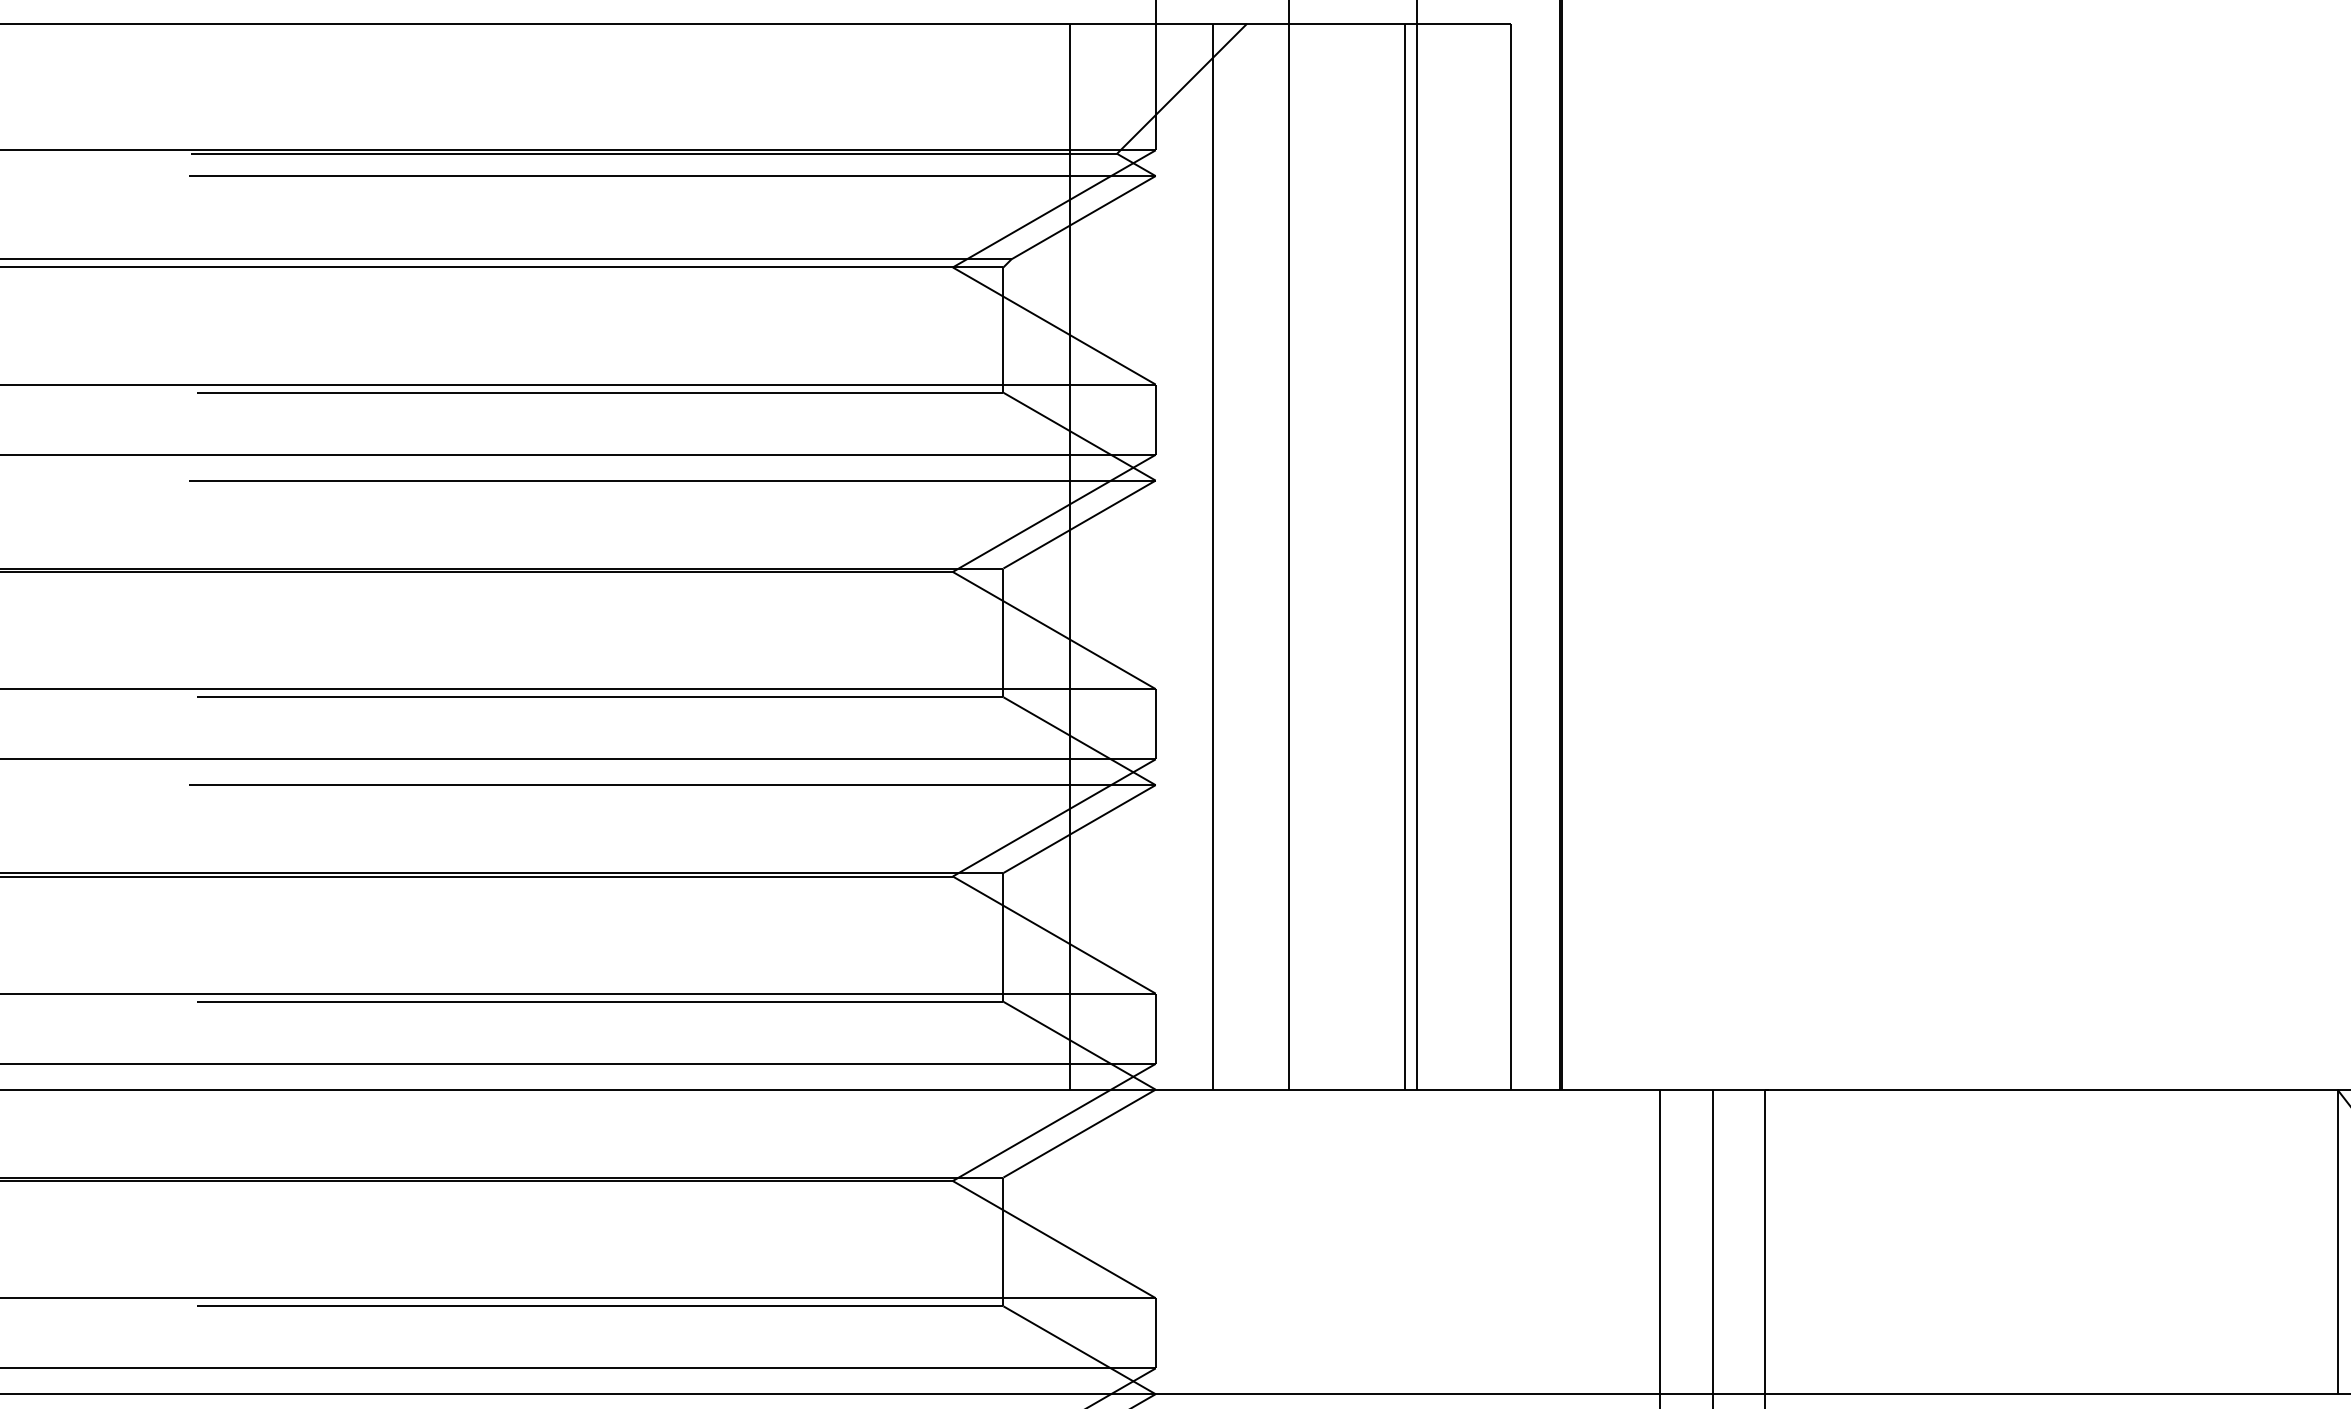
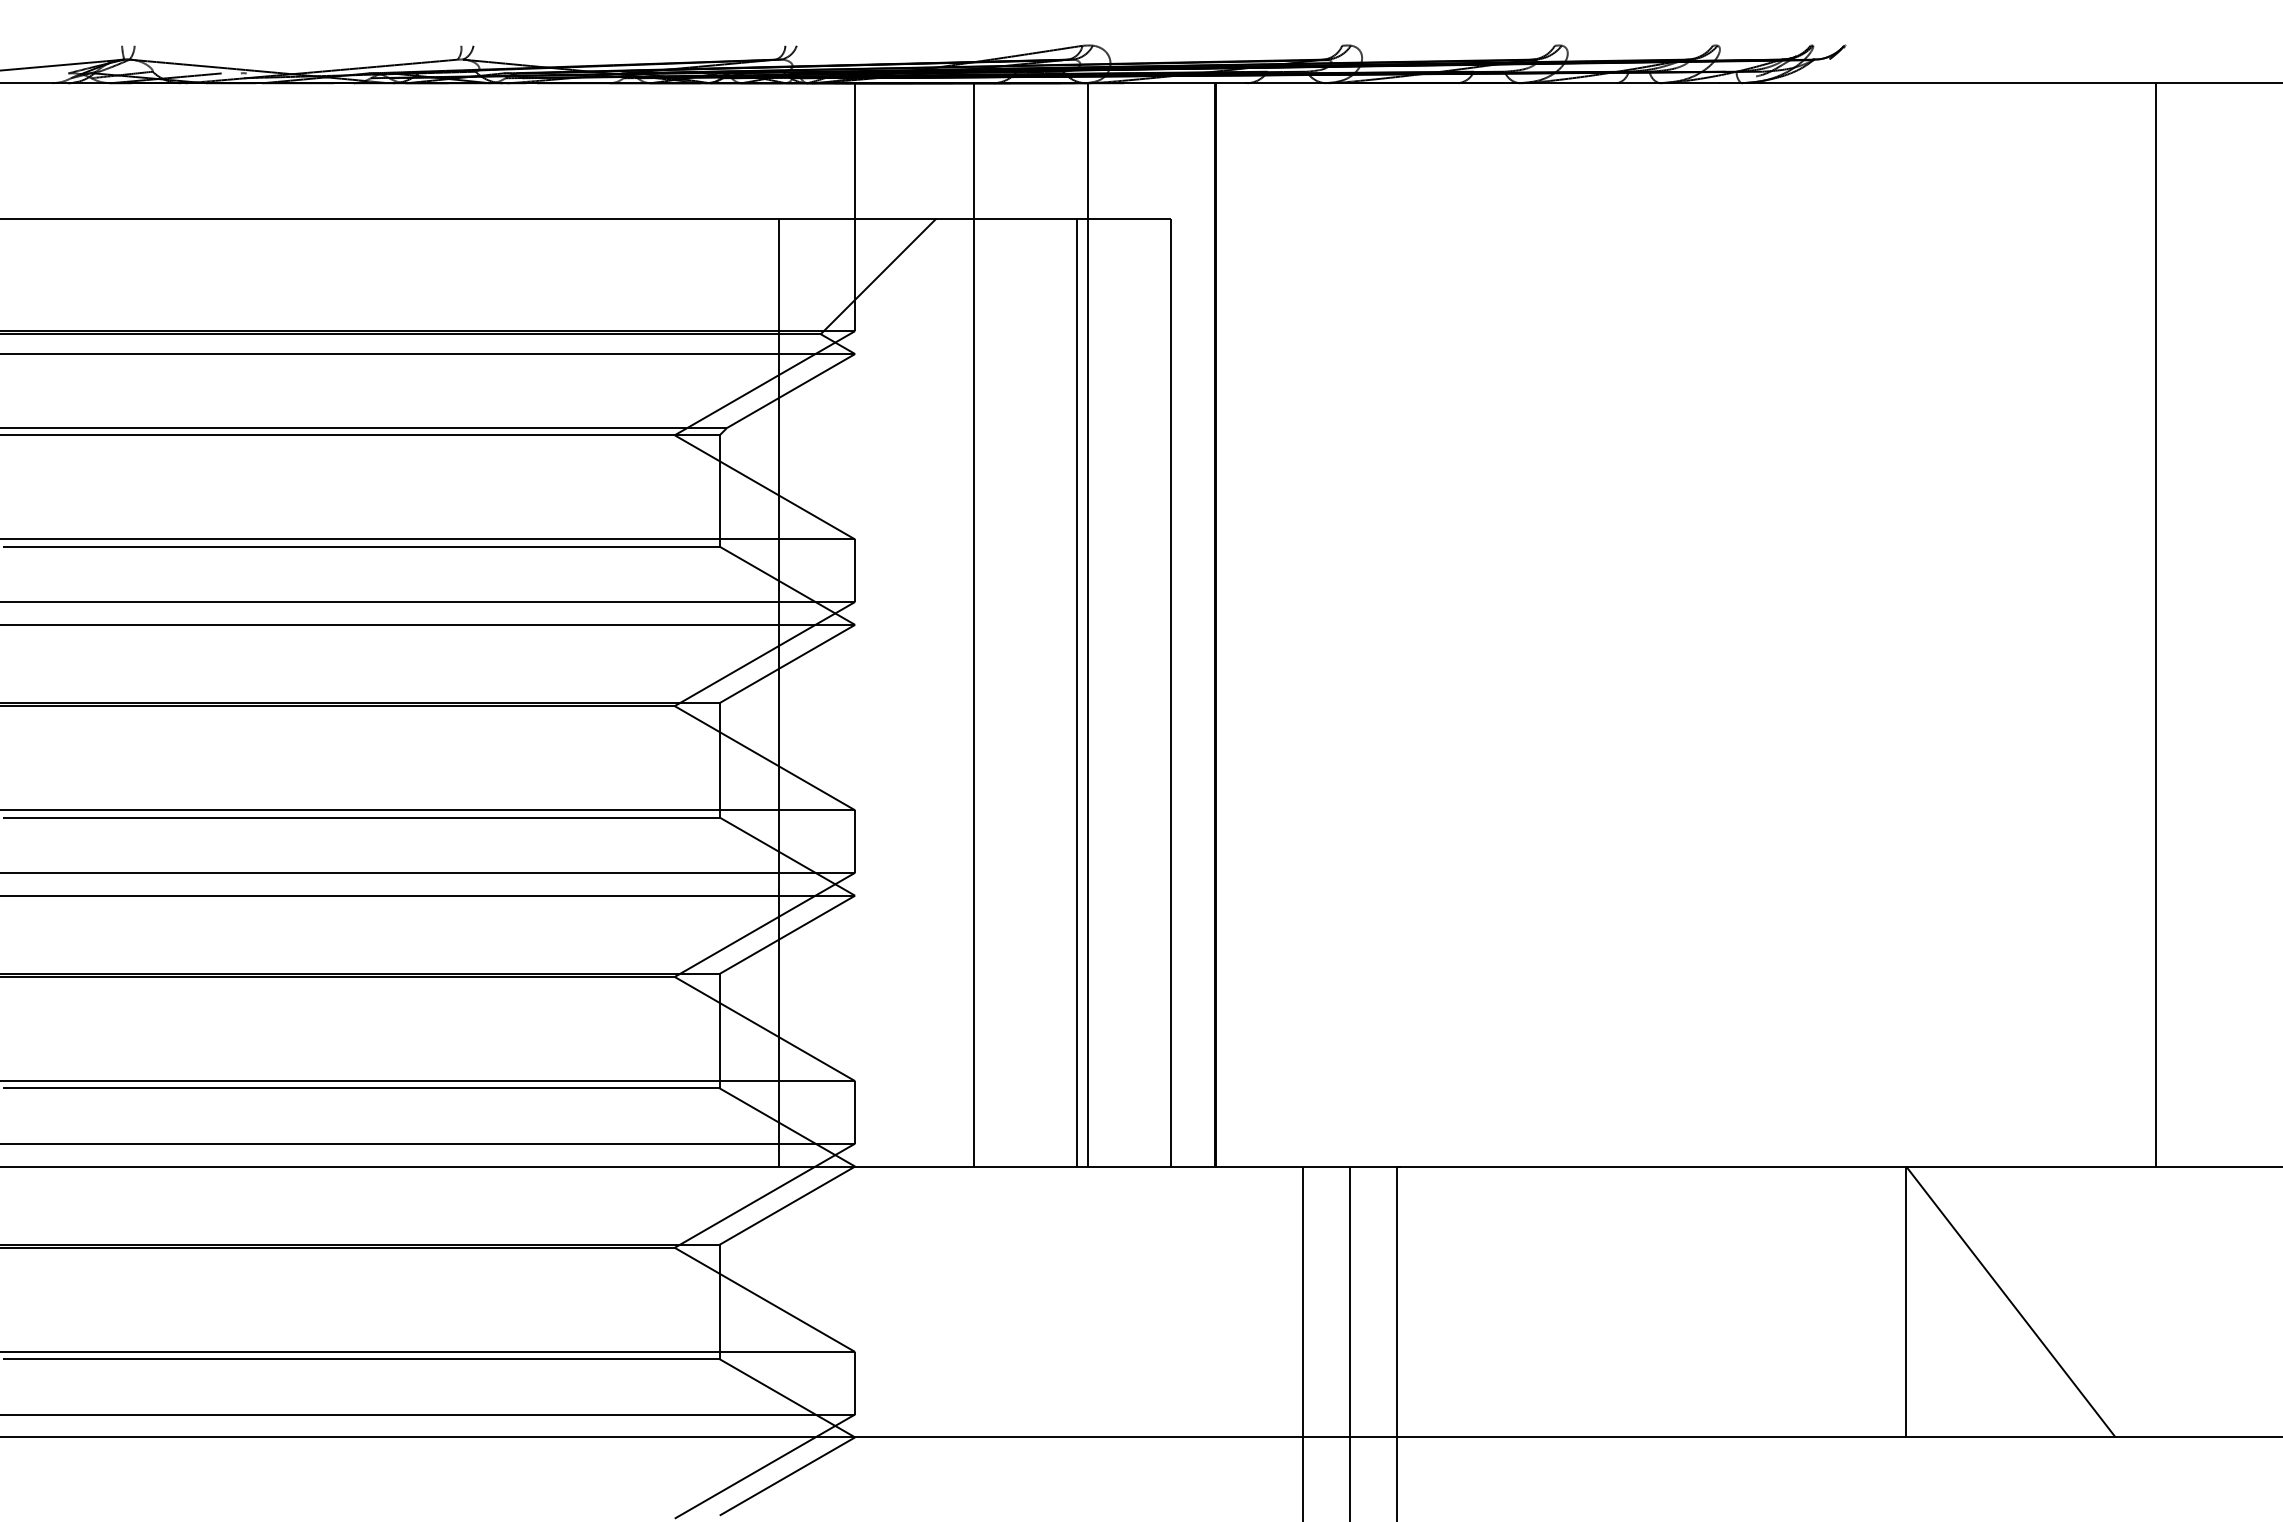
line: (1212, 556) -> (905, 692), removed

